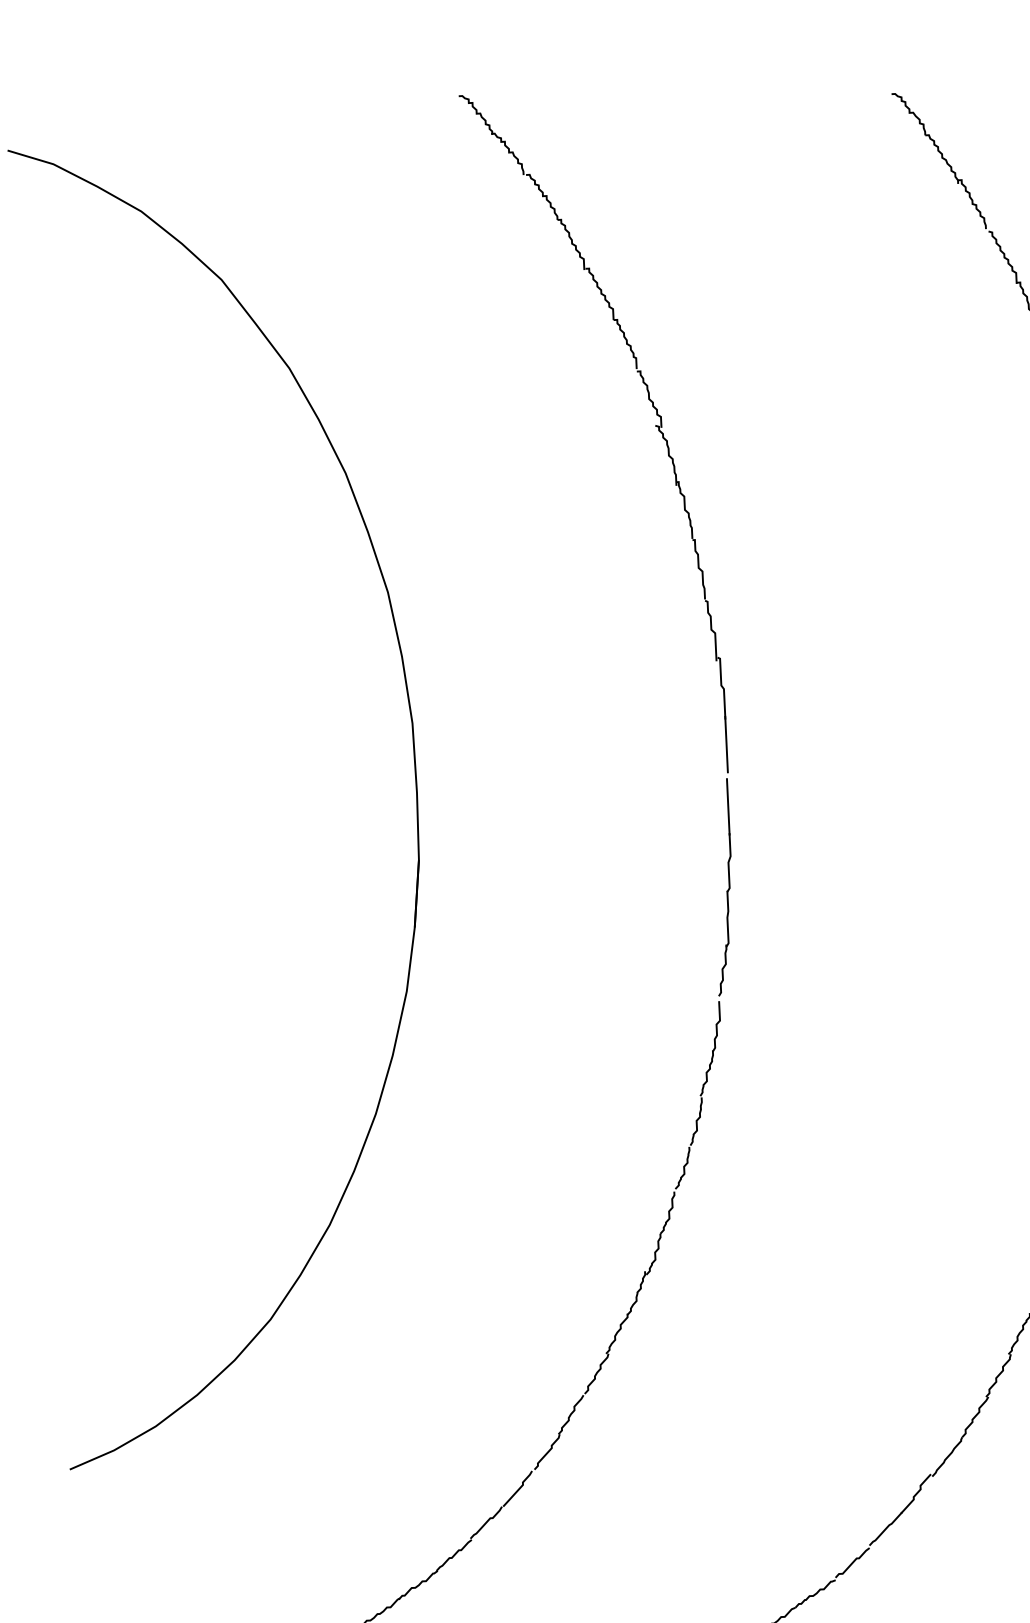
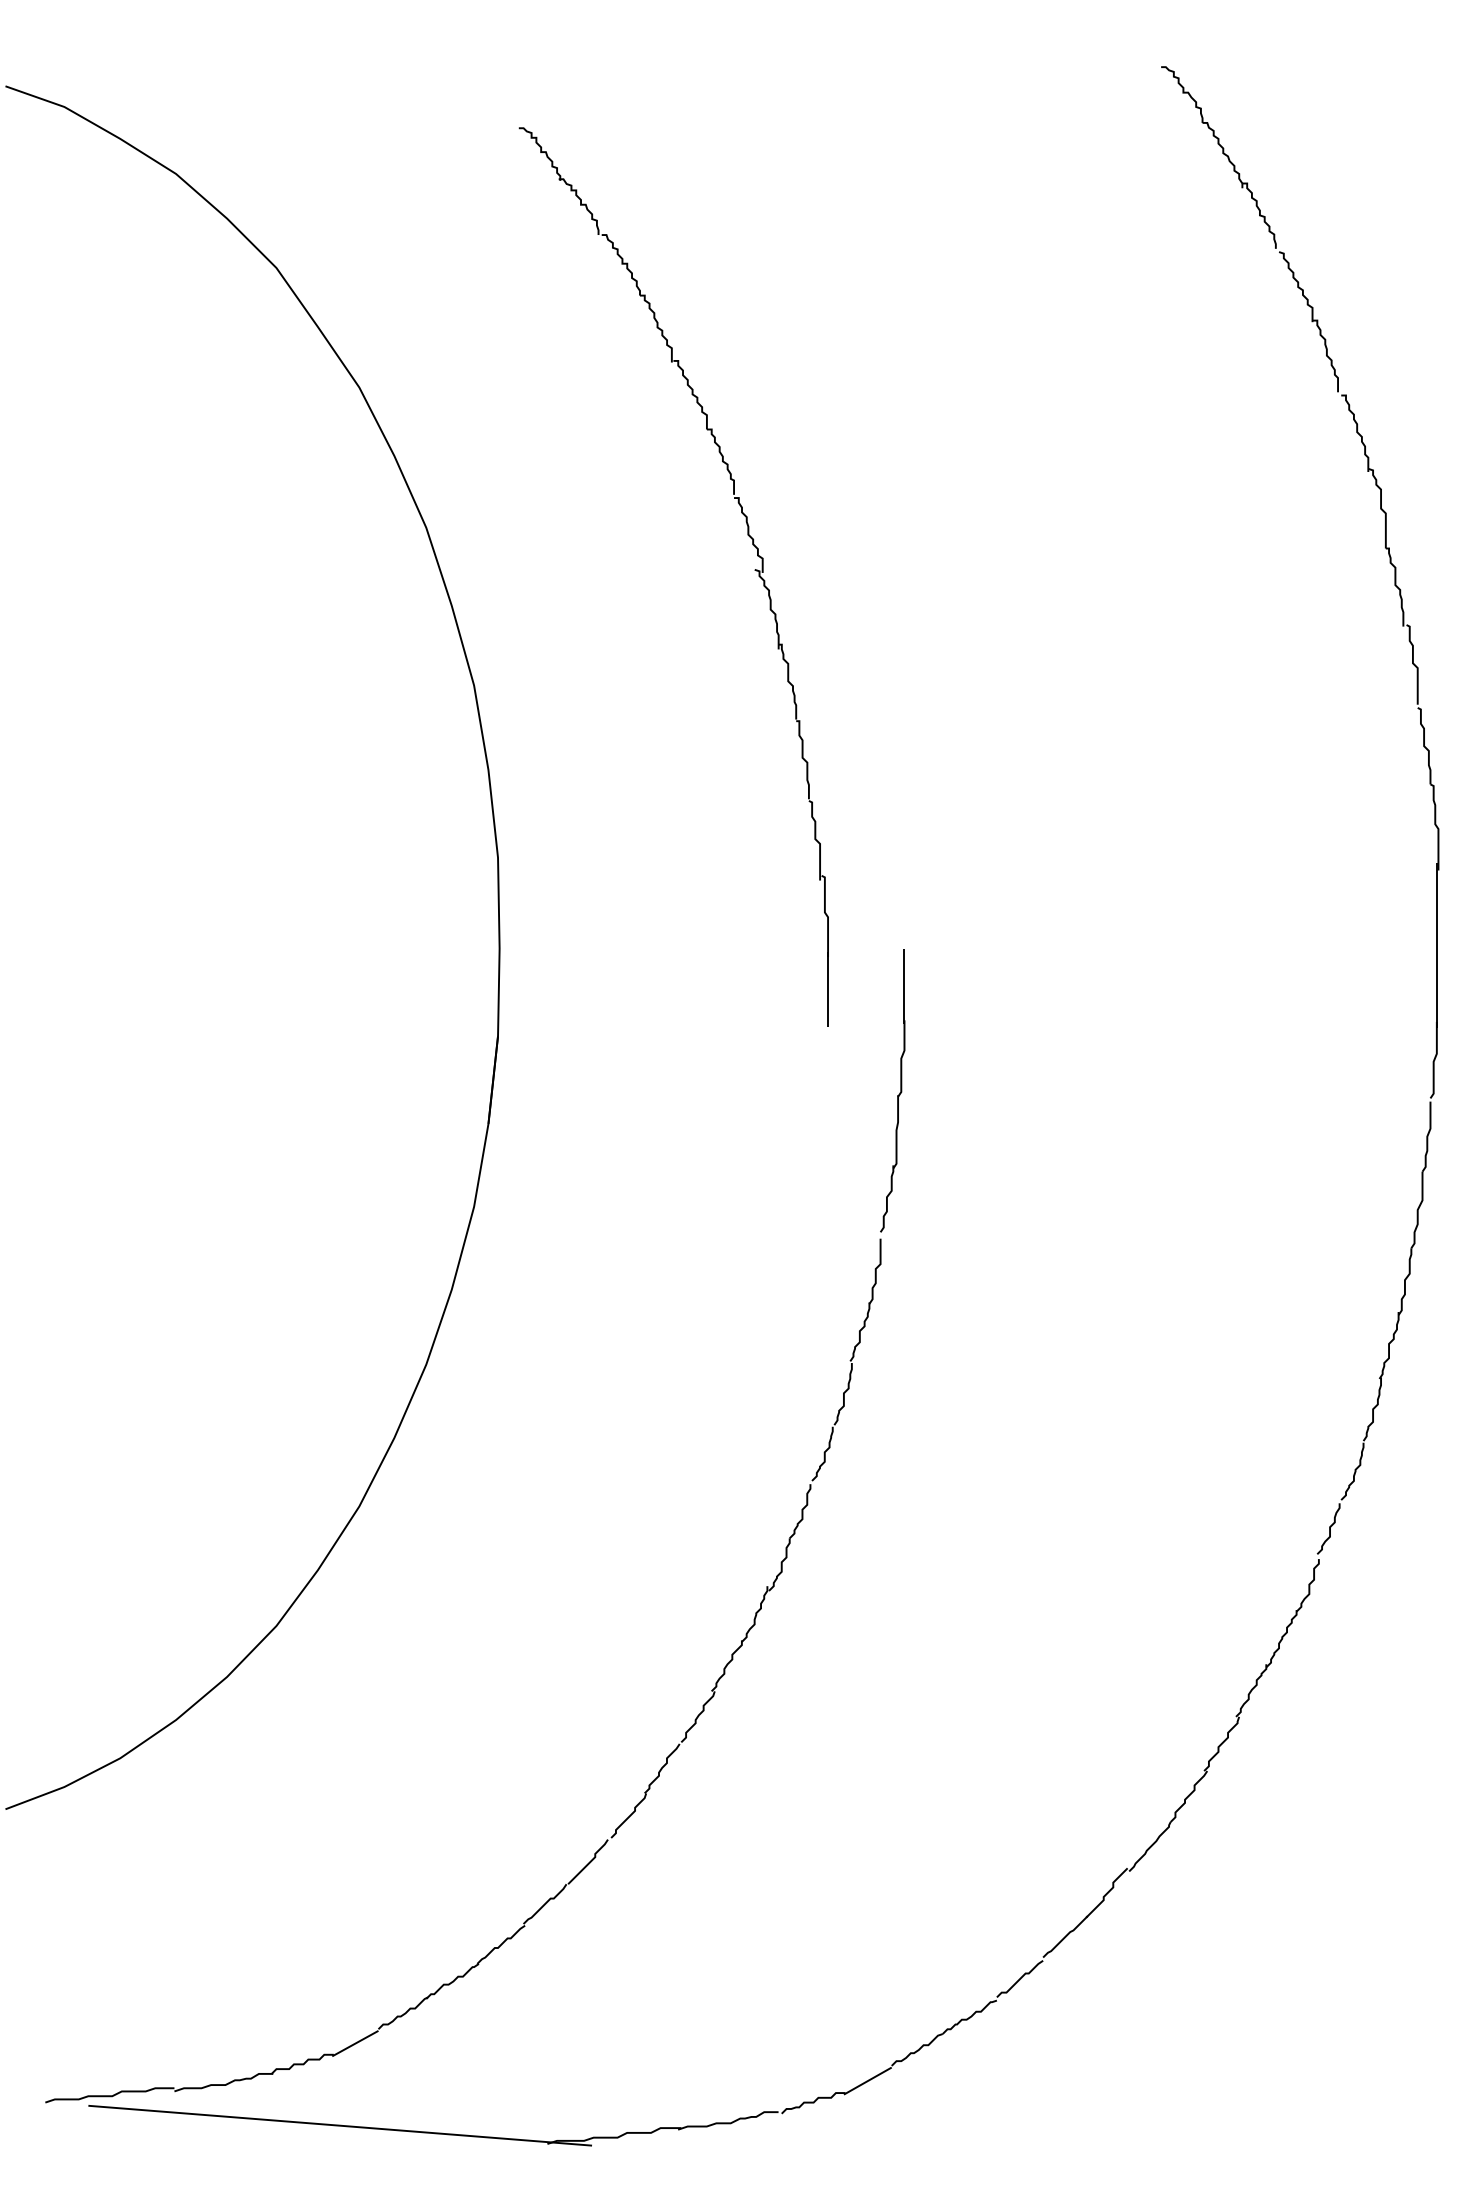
part: (655, 426) -> (754, 570), moved

